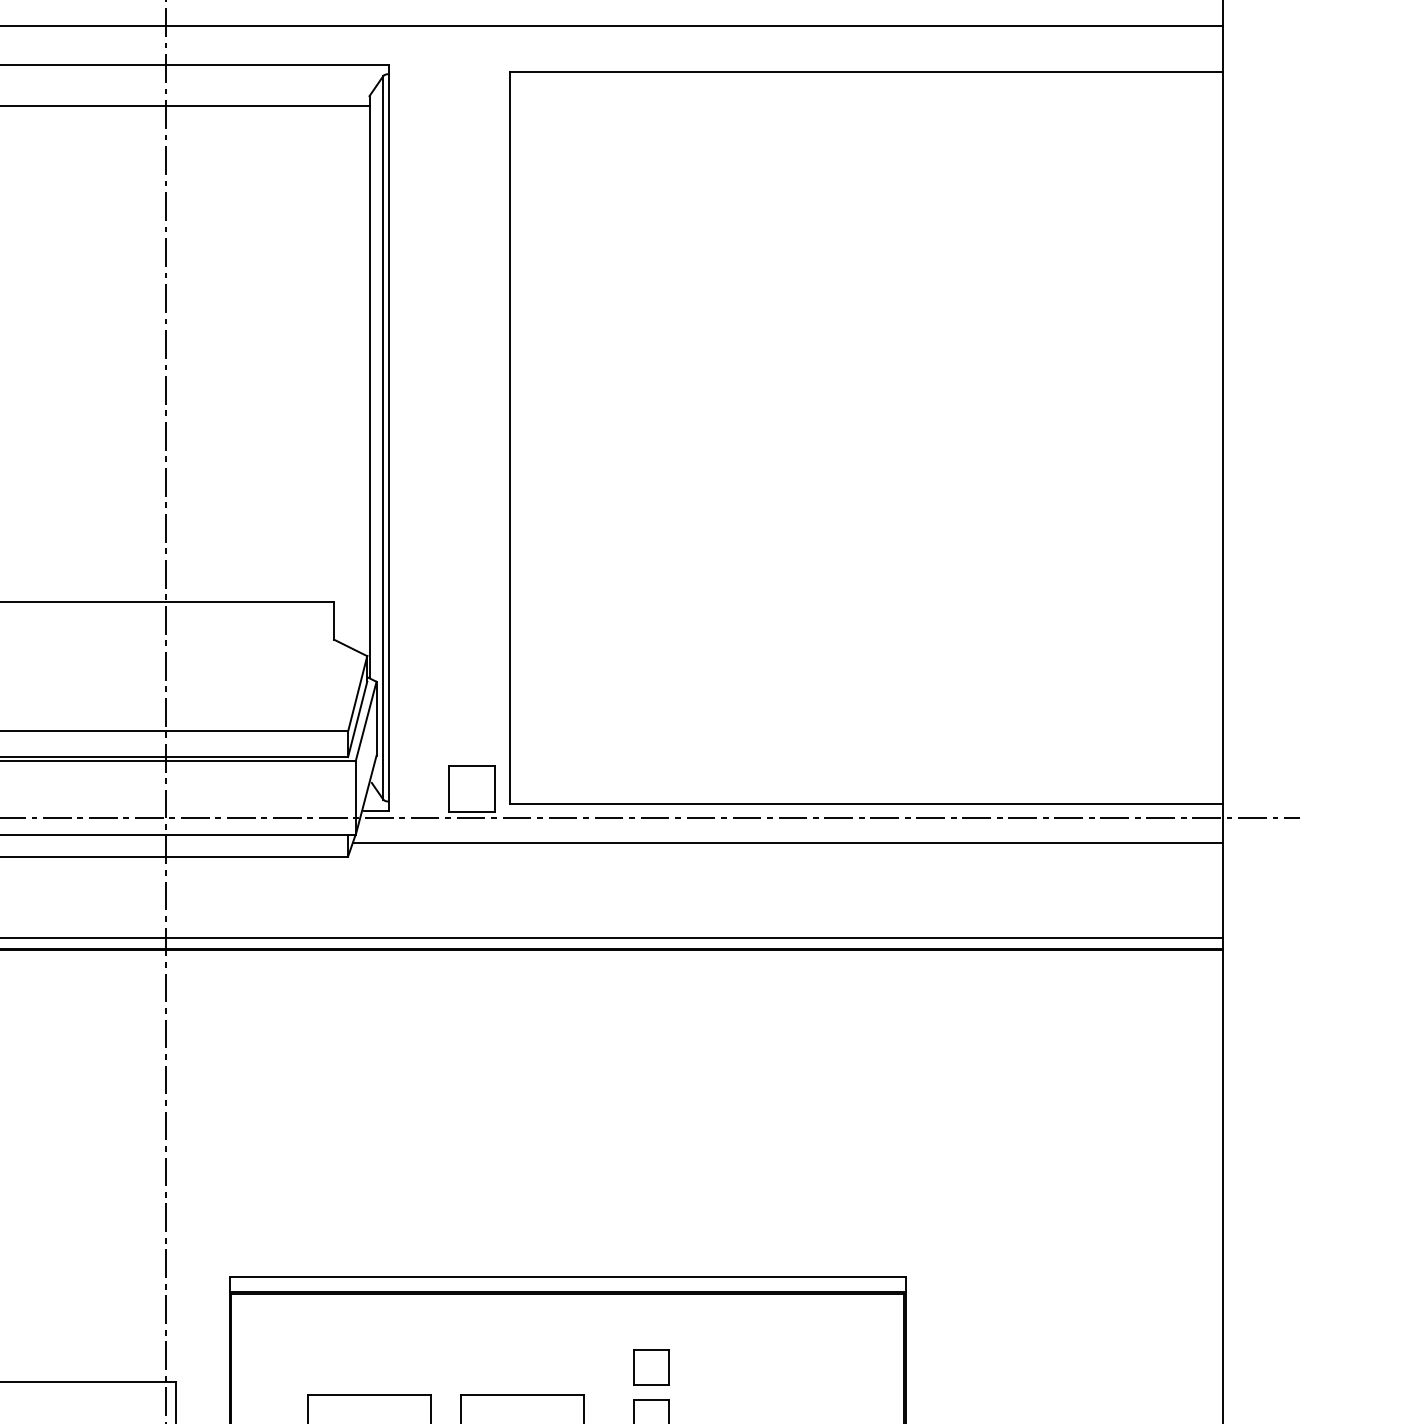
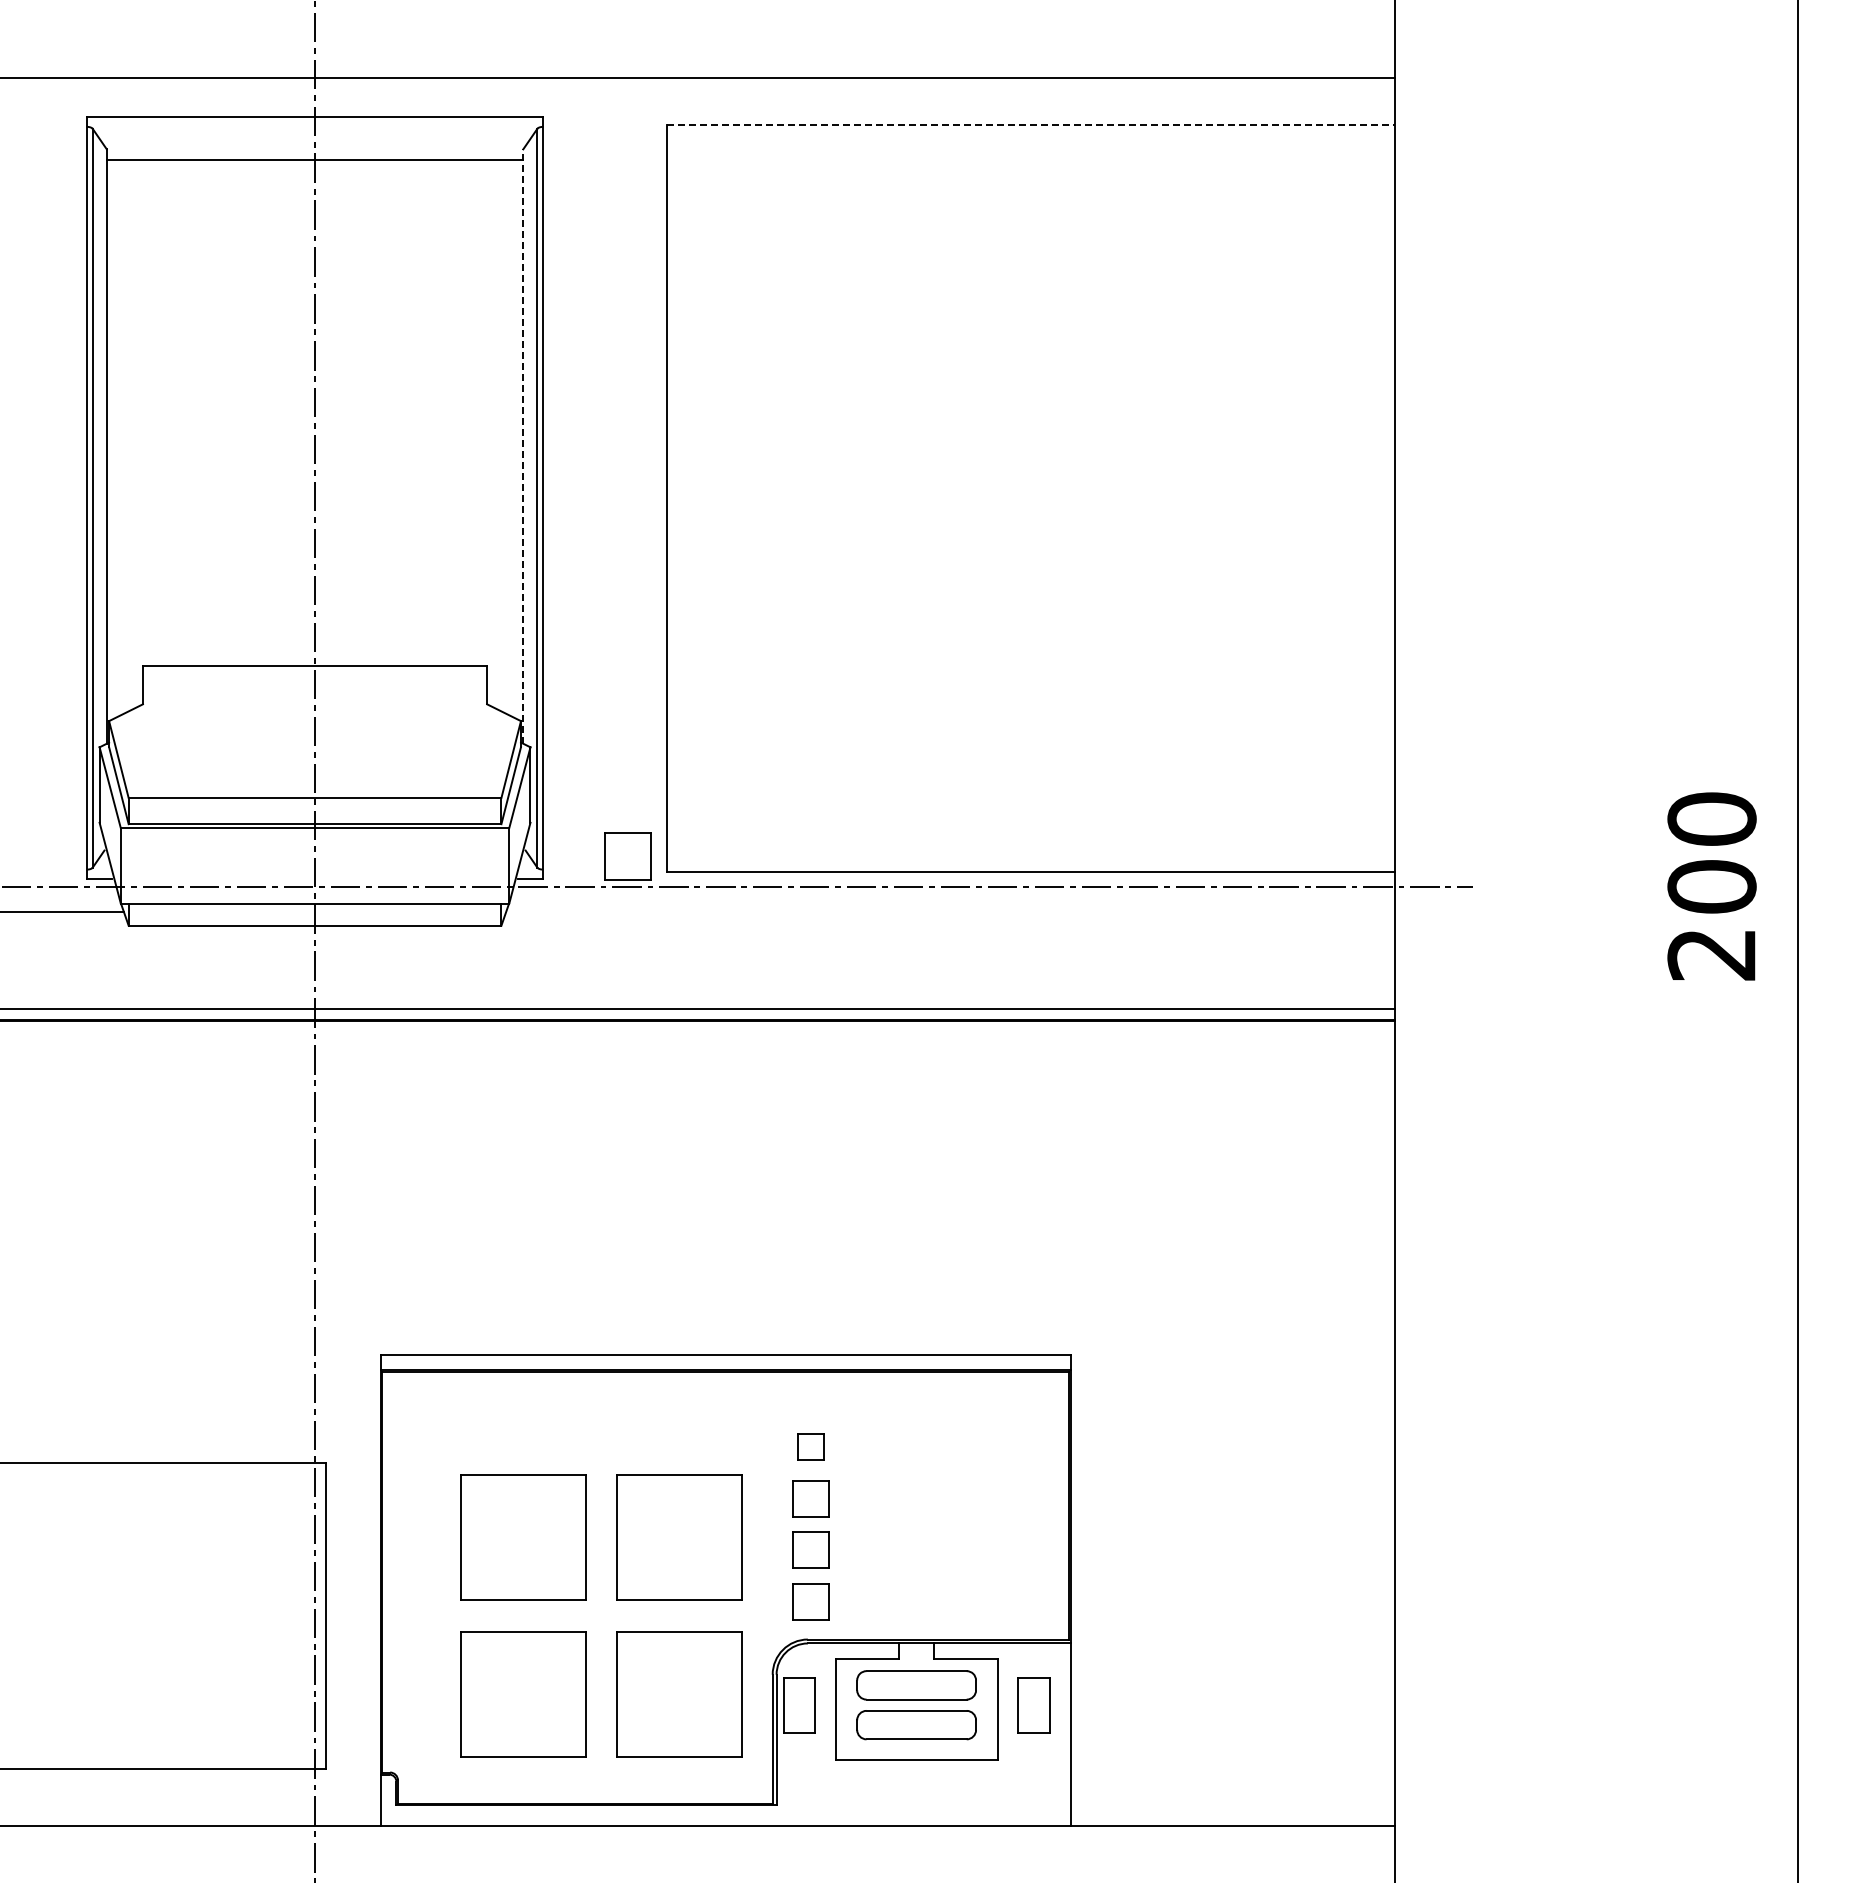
line: (866, 71) -> (1030, 124), solid -> dashed
line: (369, 387) -> (523, 446), solid -> dashed
line: (787, 842) -> (950, 911), removed
part: (650, 1366) -> (810, 1446), size x0.7

